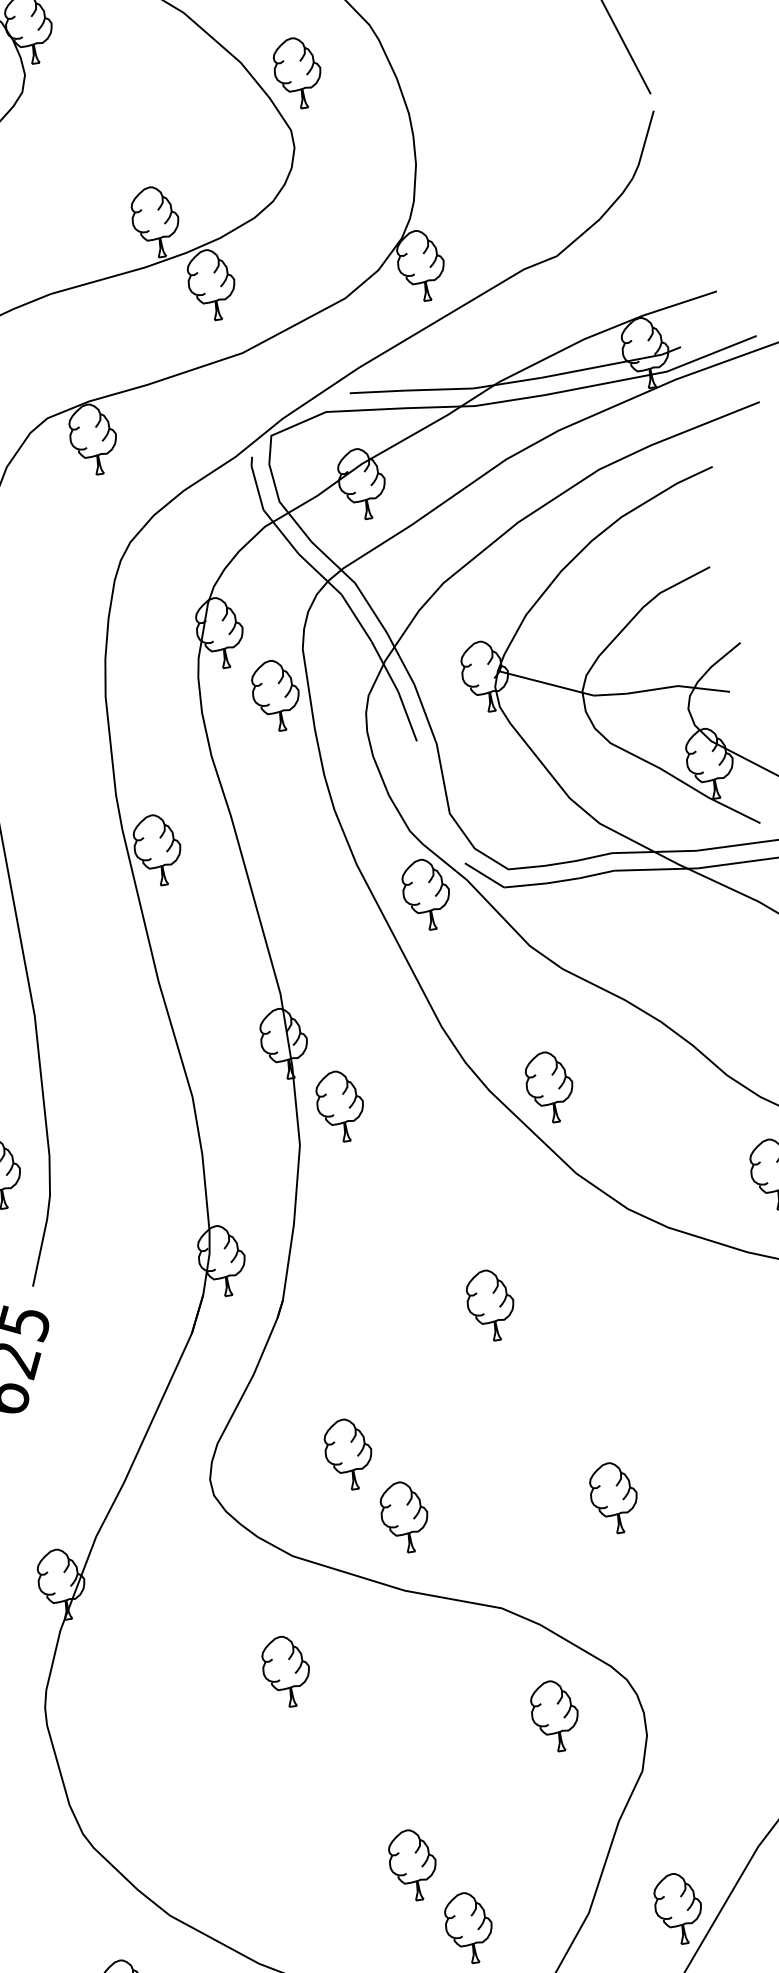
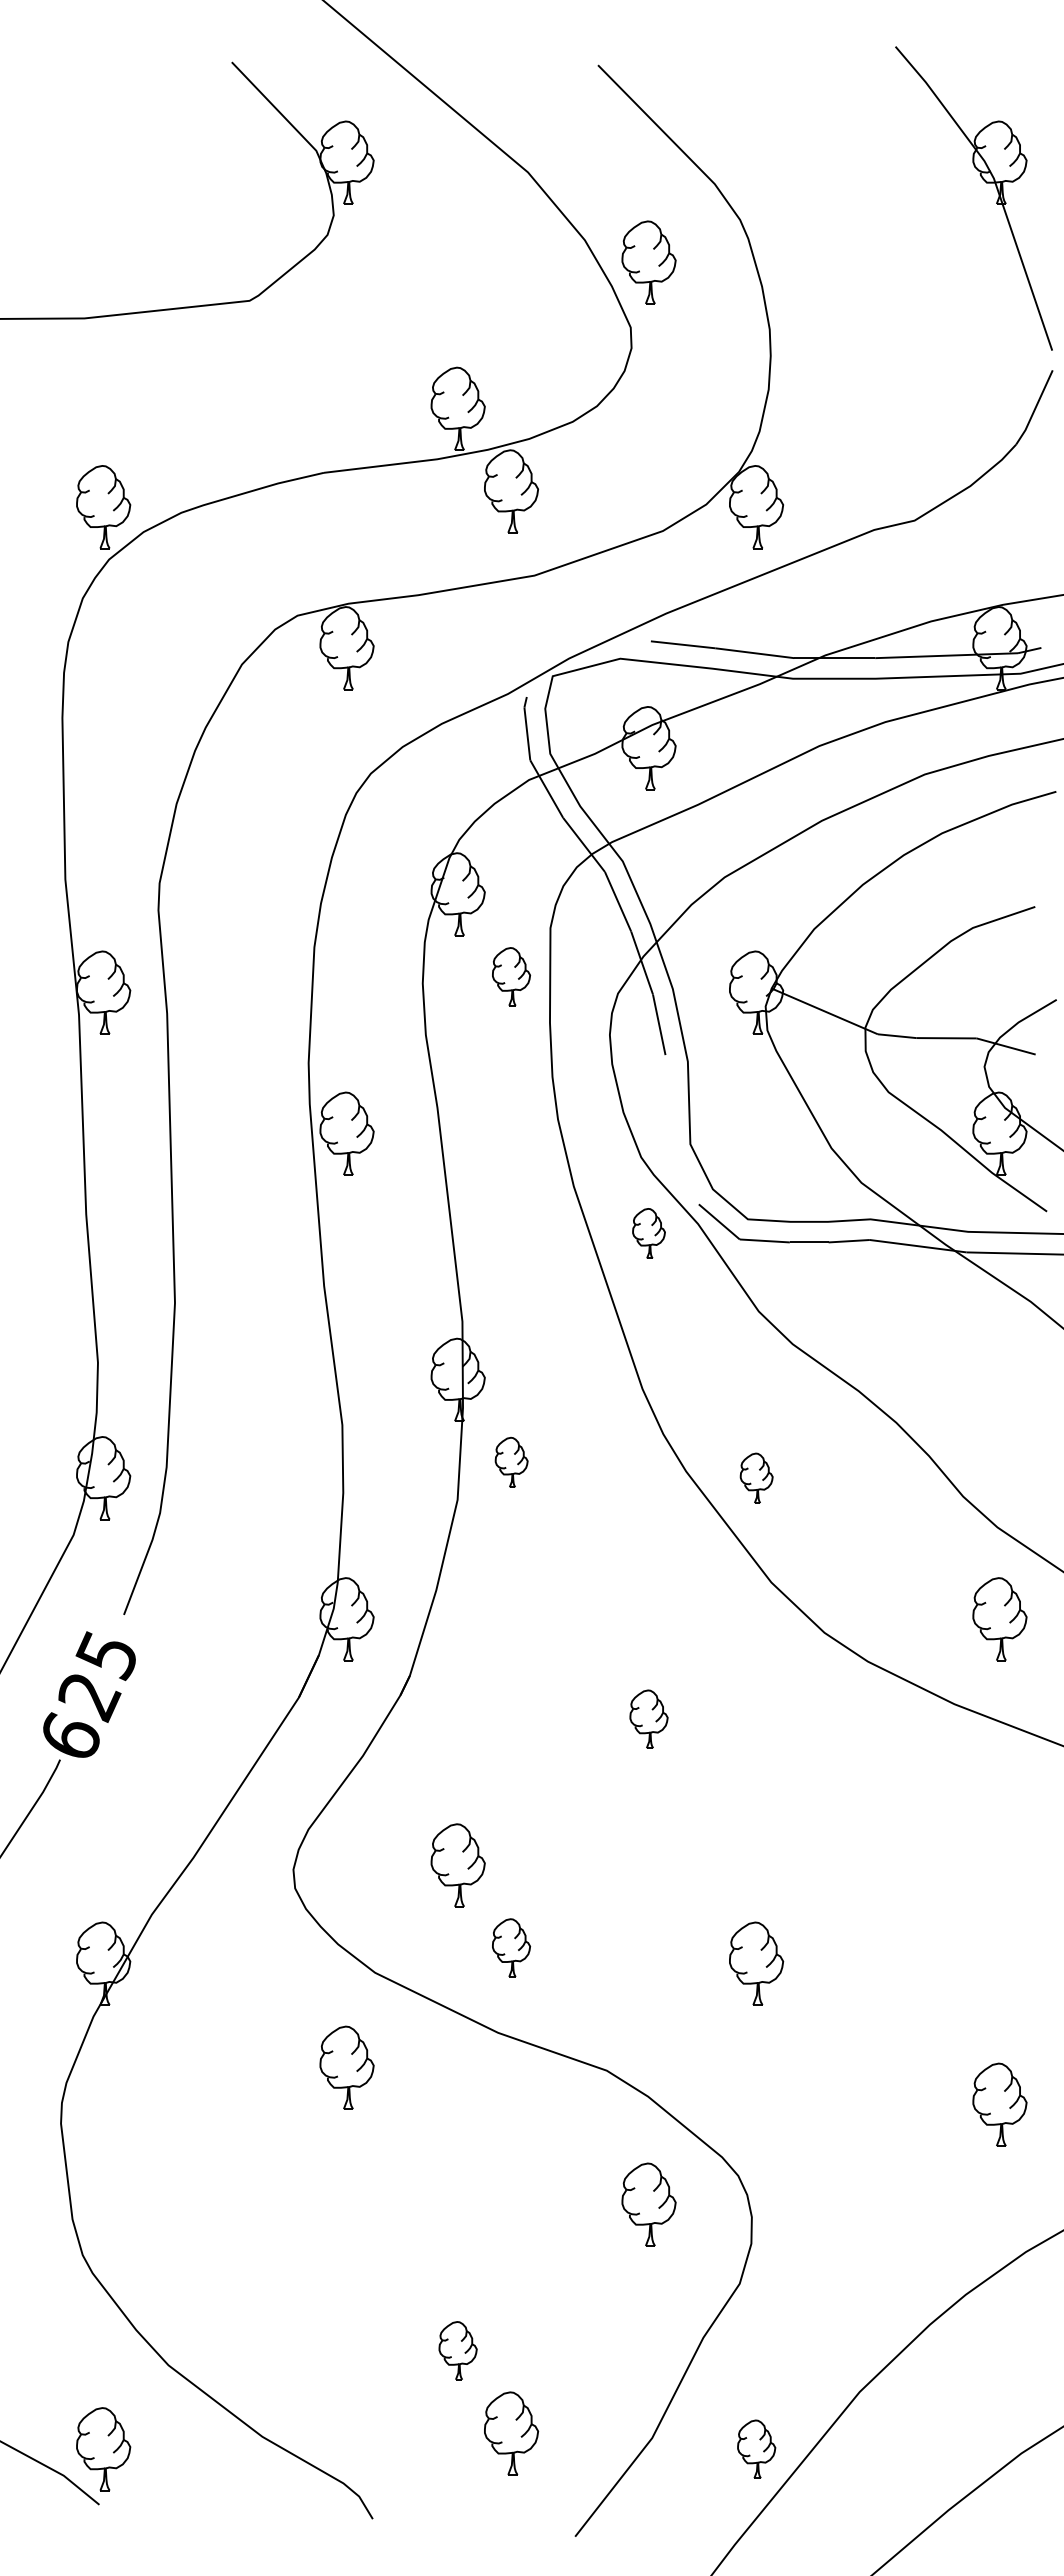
part: (276, 695) -> (511, 976), size x0.7
part: (426, 894) -> (648, 1233), size x0.6
part: (549, 1087) -> (756, 1478), size x0.6
part: (340, 1106) -> (511, 1462), size x0.6
part: (490, 1305) -> (648, 1719), size x0.7
part: (404, 1516) -> (511, 1947), size x0.7
part: (286, 1671) -> (346, 2067), moved
part: (412, 1864) -> (457, 2350), size x0.7
part: (678, 1908) -> (756, 2449), size x0.7

